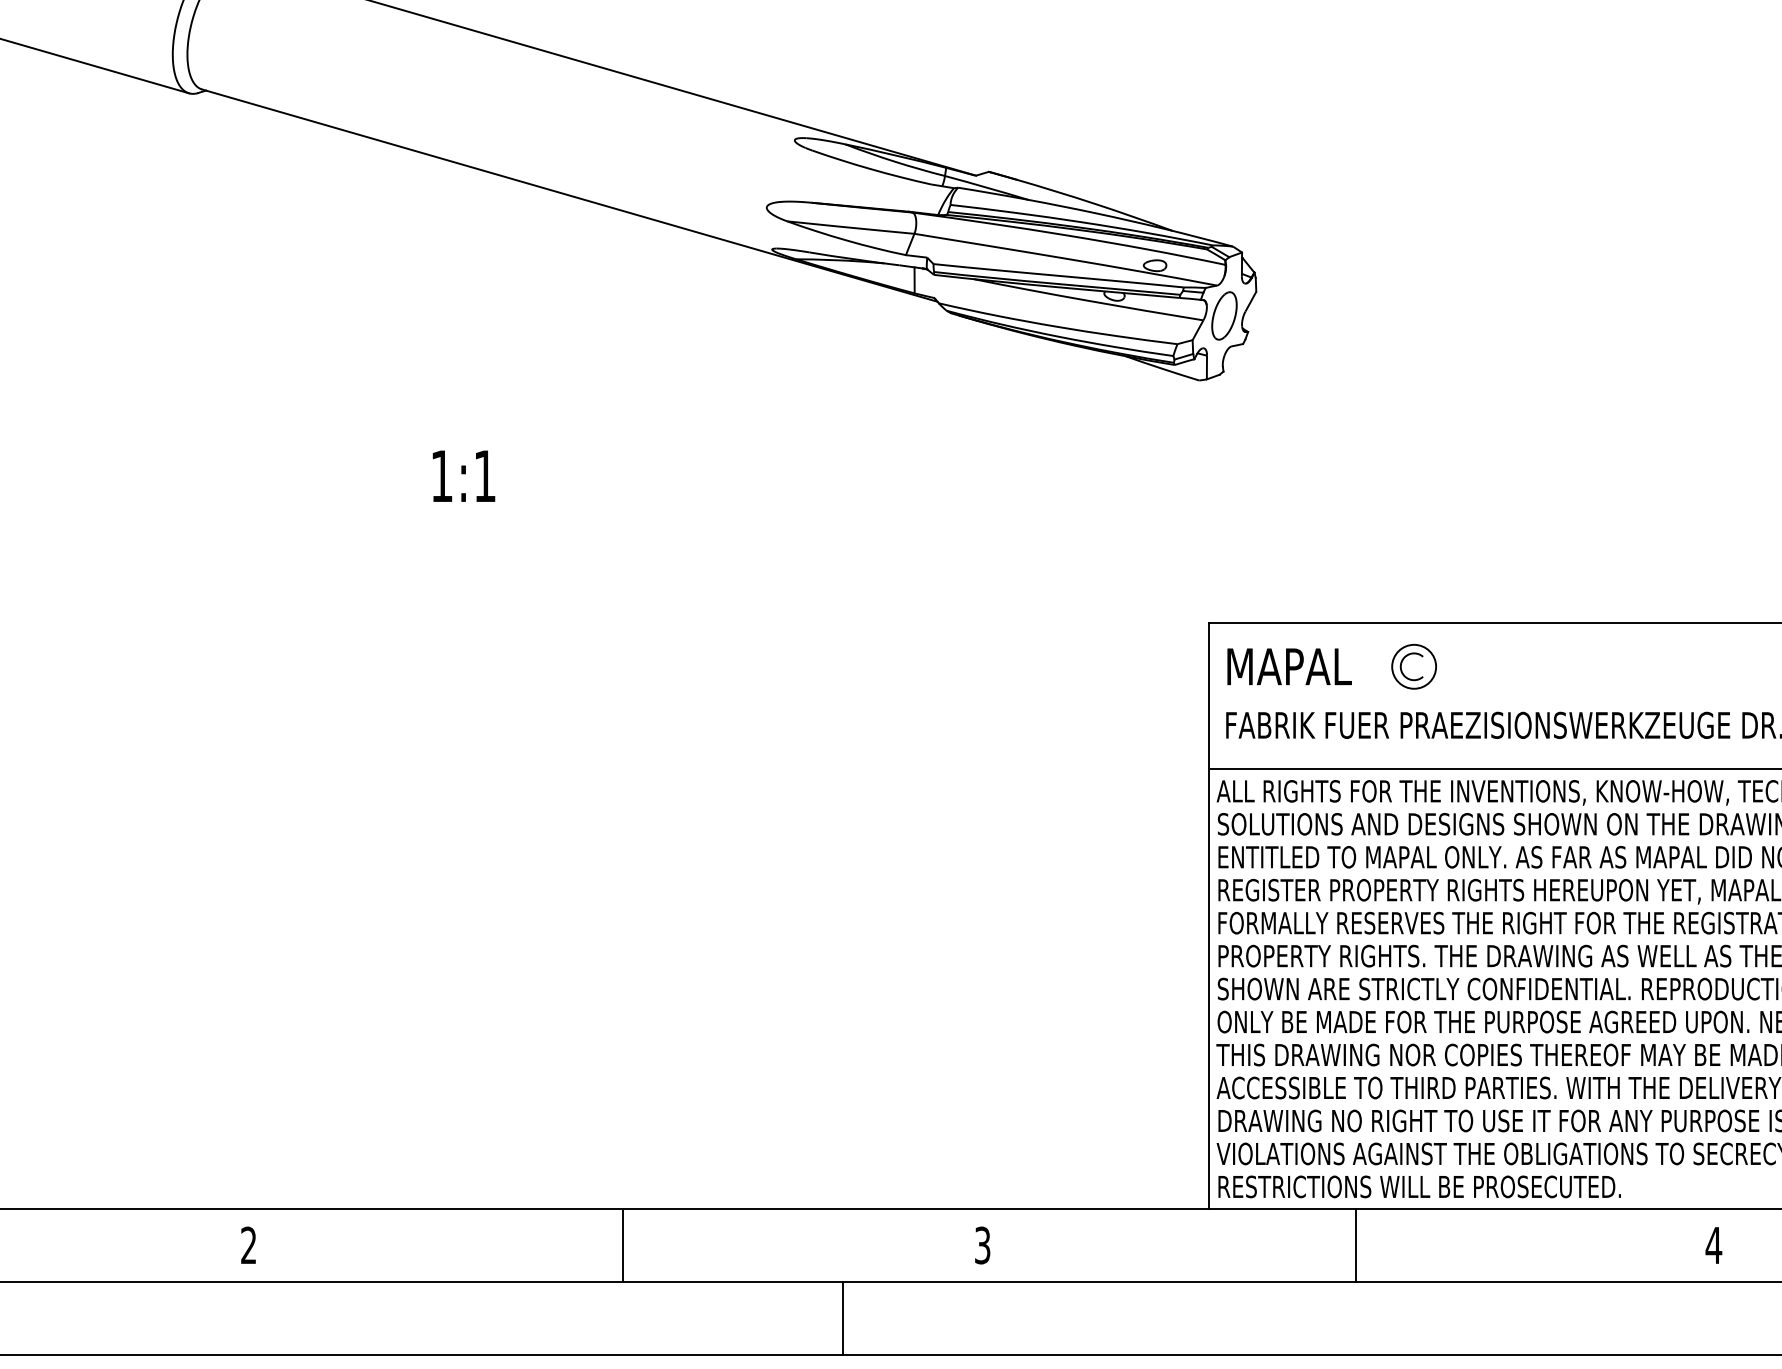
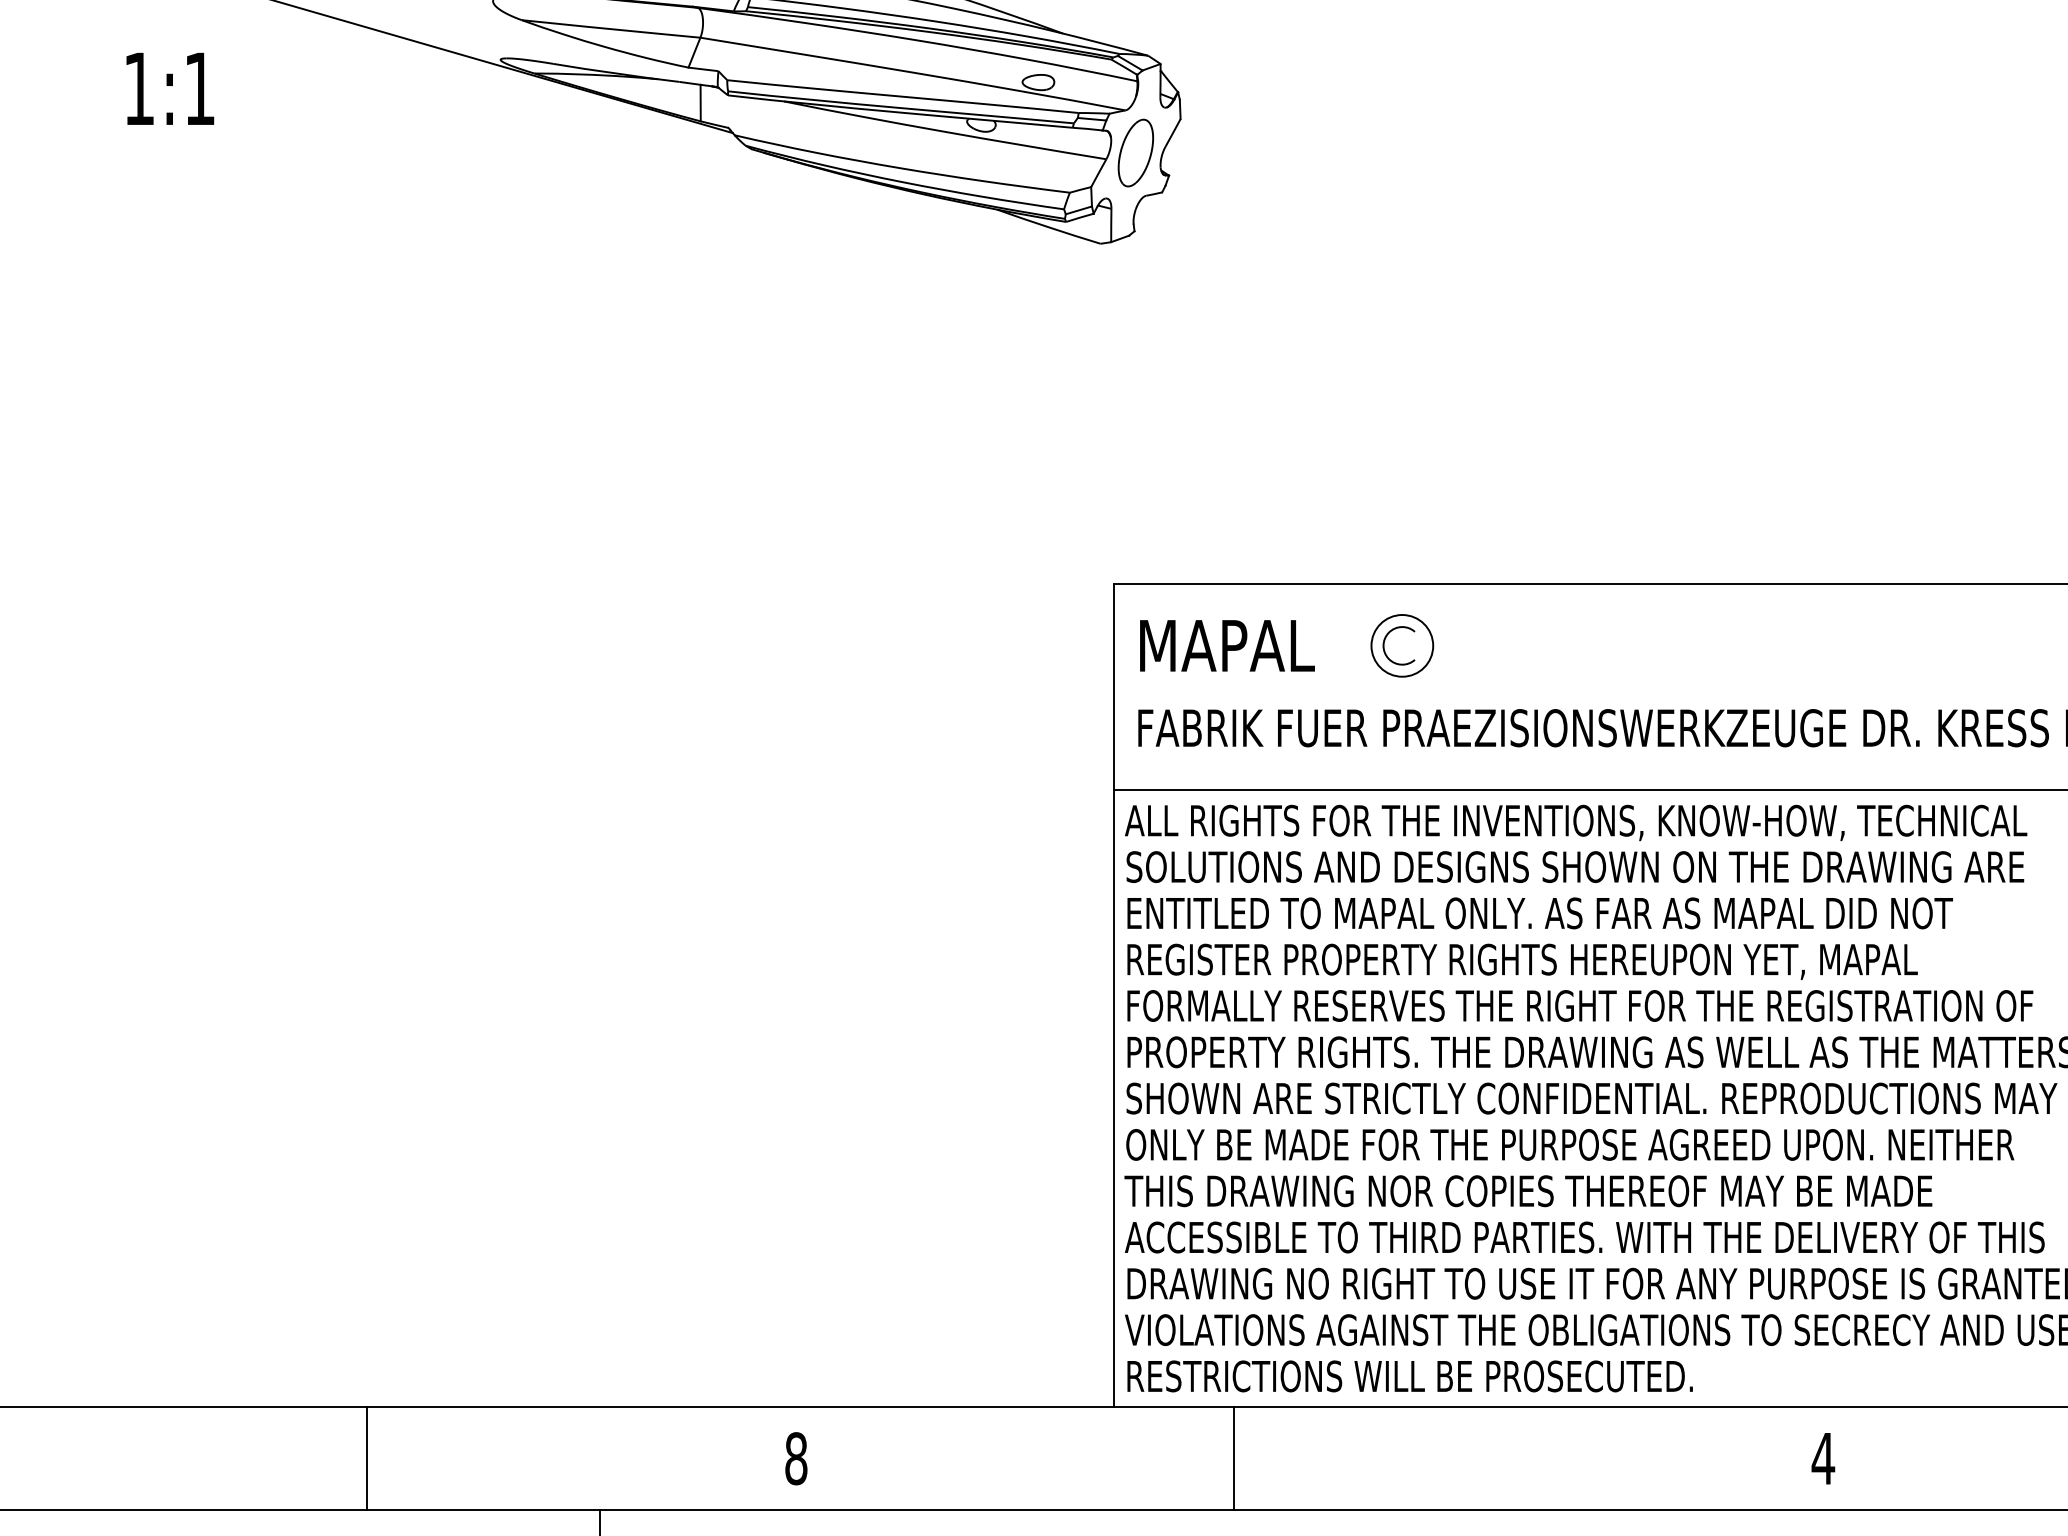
text: (463, 475) -> (169, 87), moved
line: (623, 1245) -> (367, 1458), moved
text: (982, 1245) -> (796, 1458), 3 -> 8
line: (1355, 1245) -> (1234, 1458), moved

